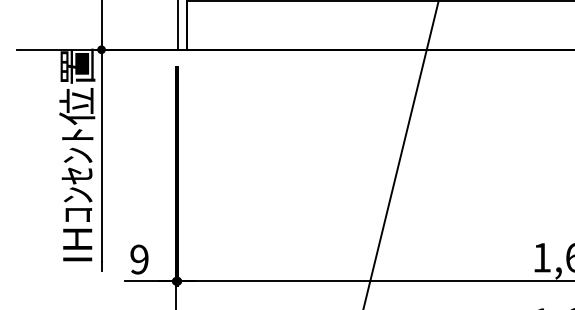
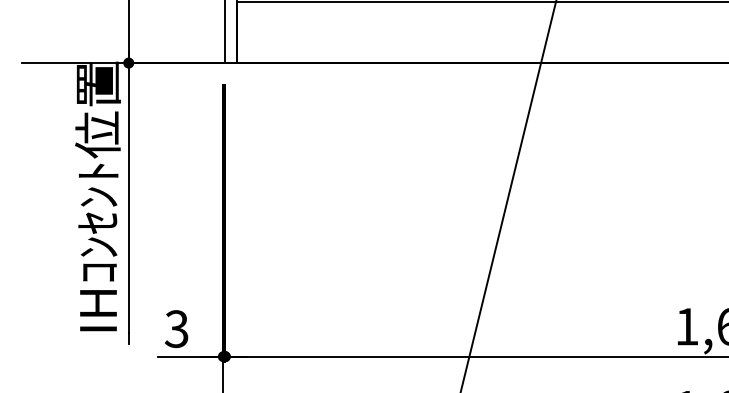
text: (139, 259) -> (176, 328), 9 -> 3

